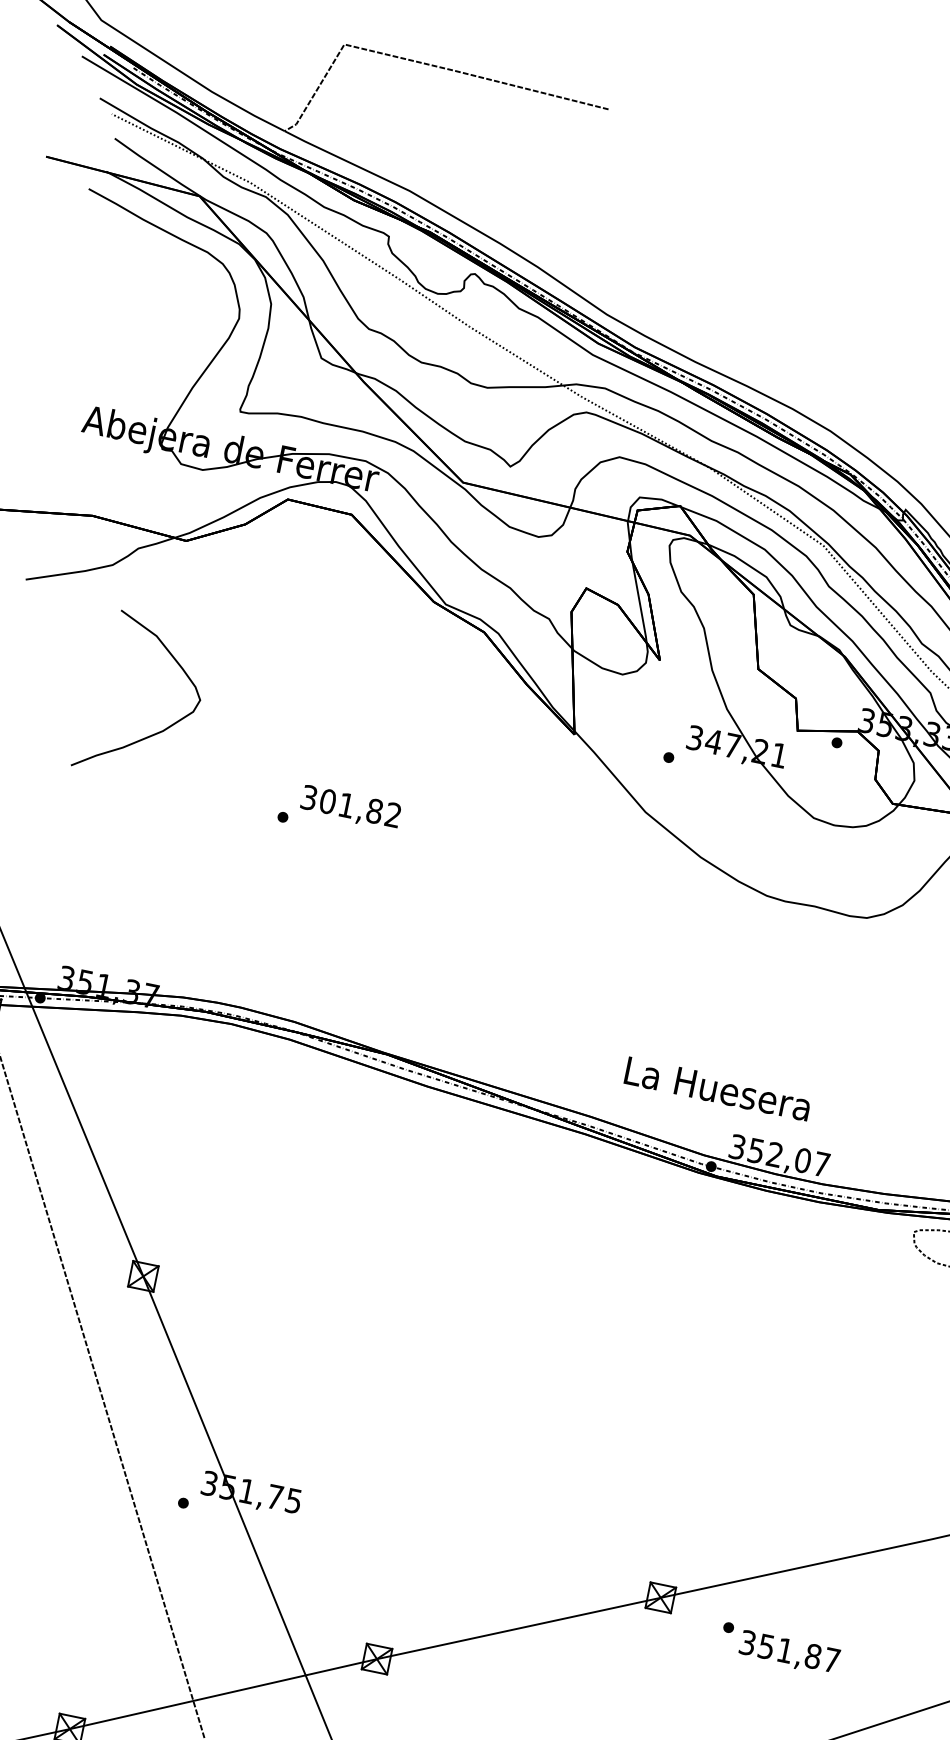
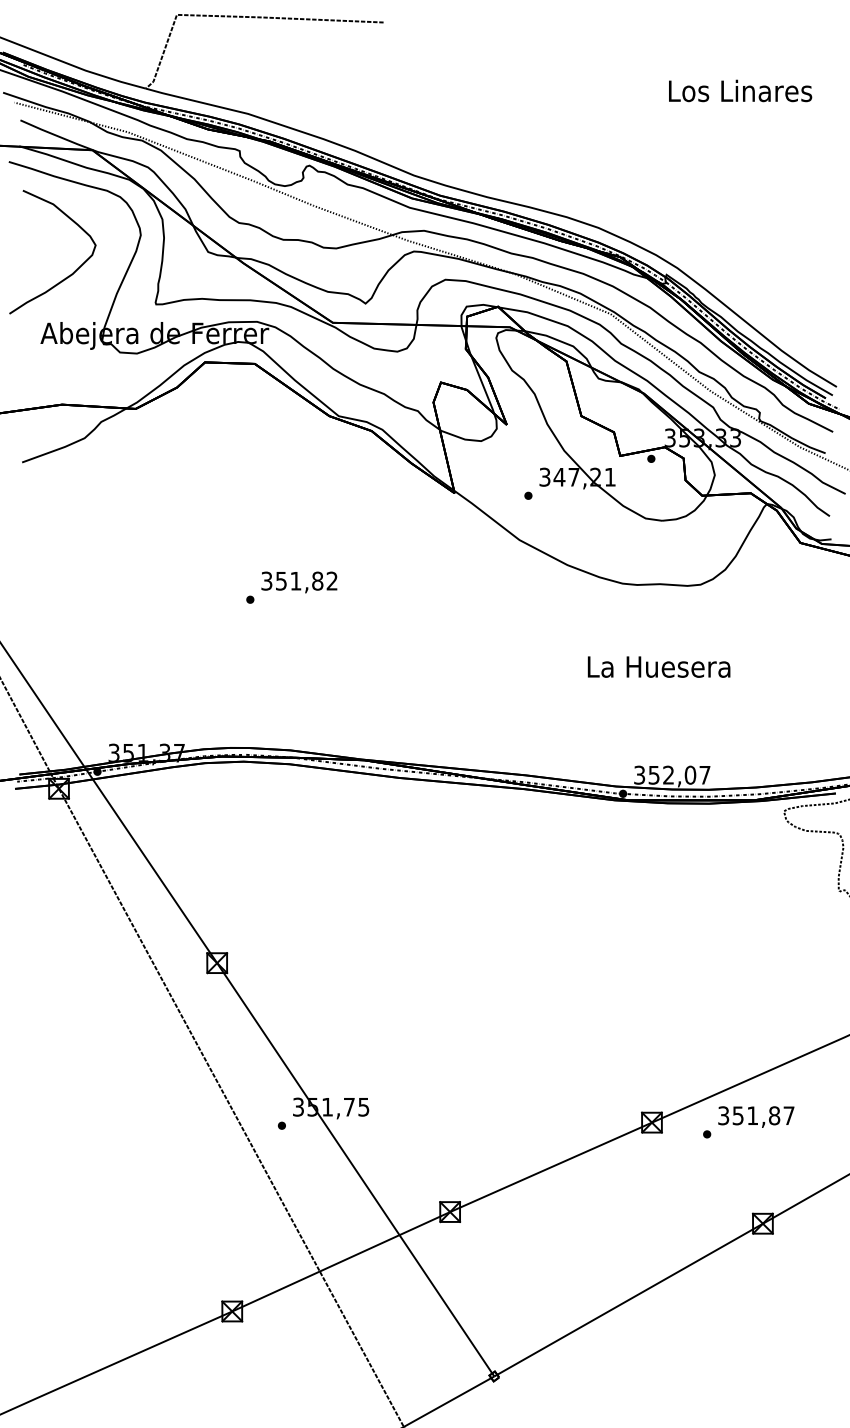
curve: (157, 731) -> (68, 275), moved
text: (328, 800) -> (281, 580), 301,82 -> 351,82
text: (717, 1088) -> (658, 666), moved
text: (789, 1652) -> (756, 1116), moved

